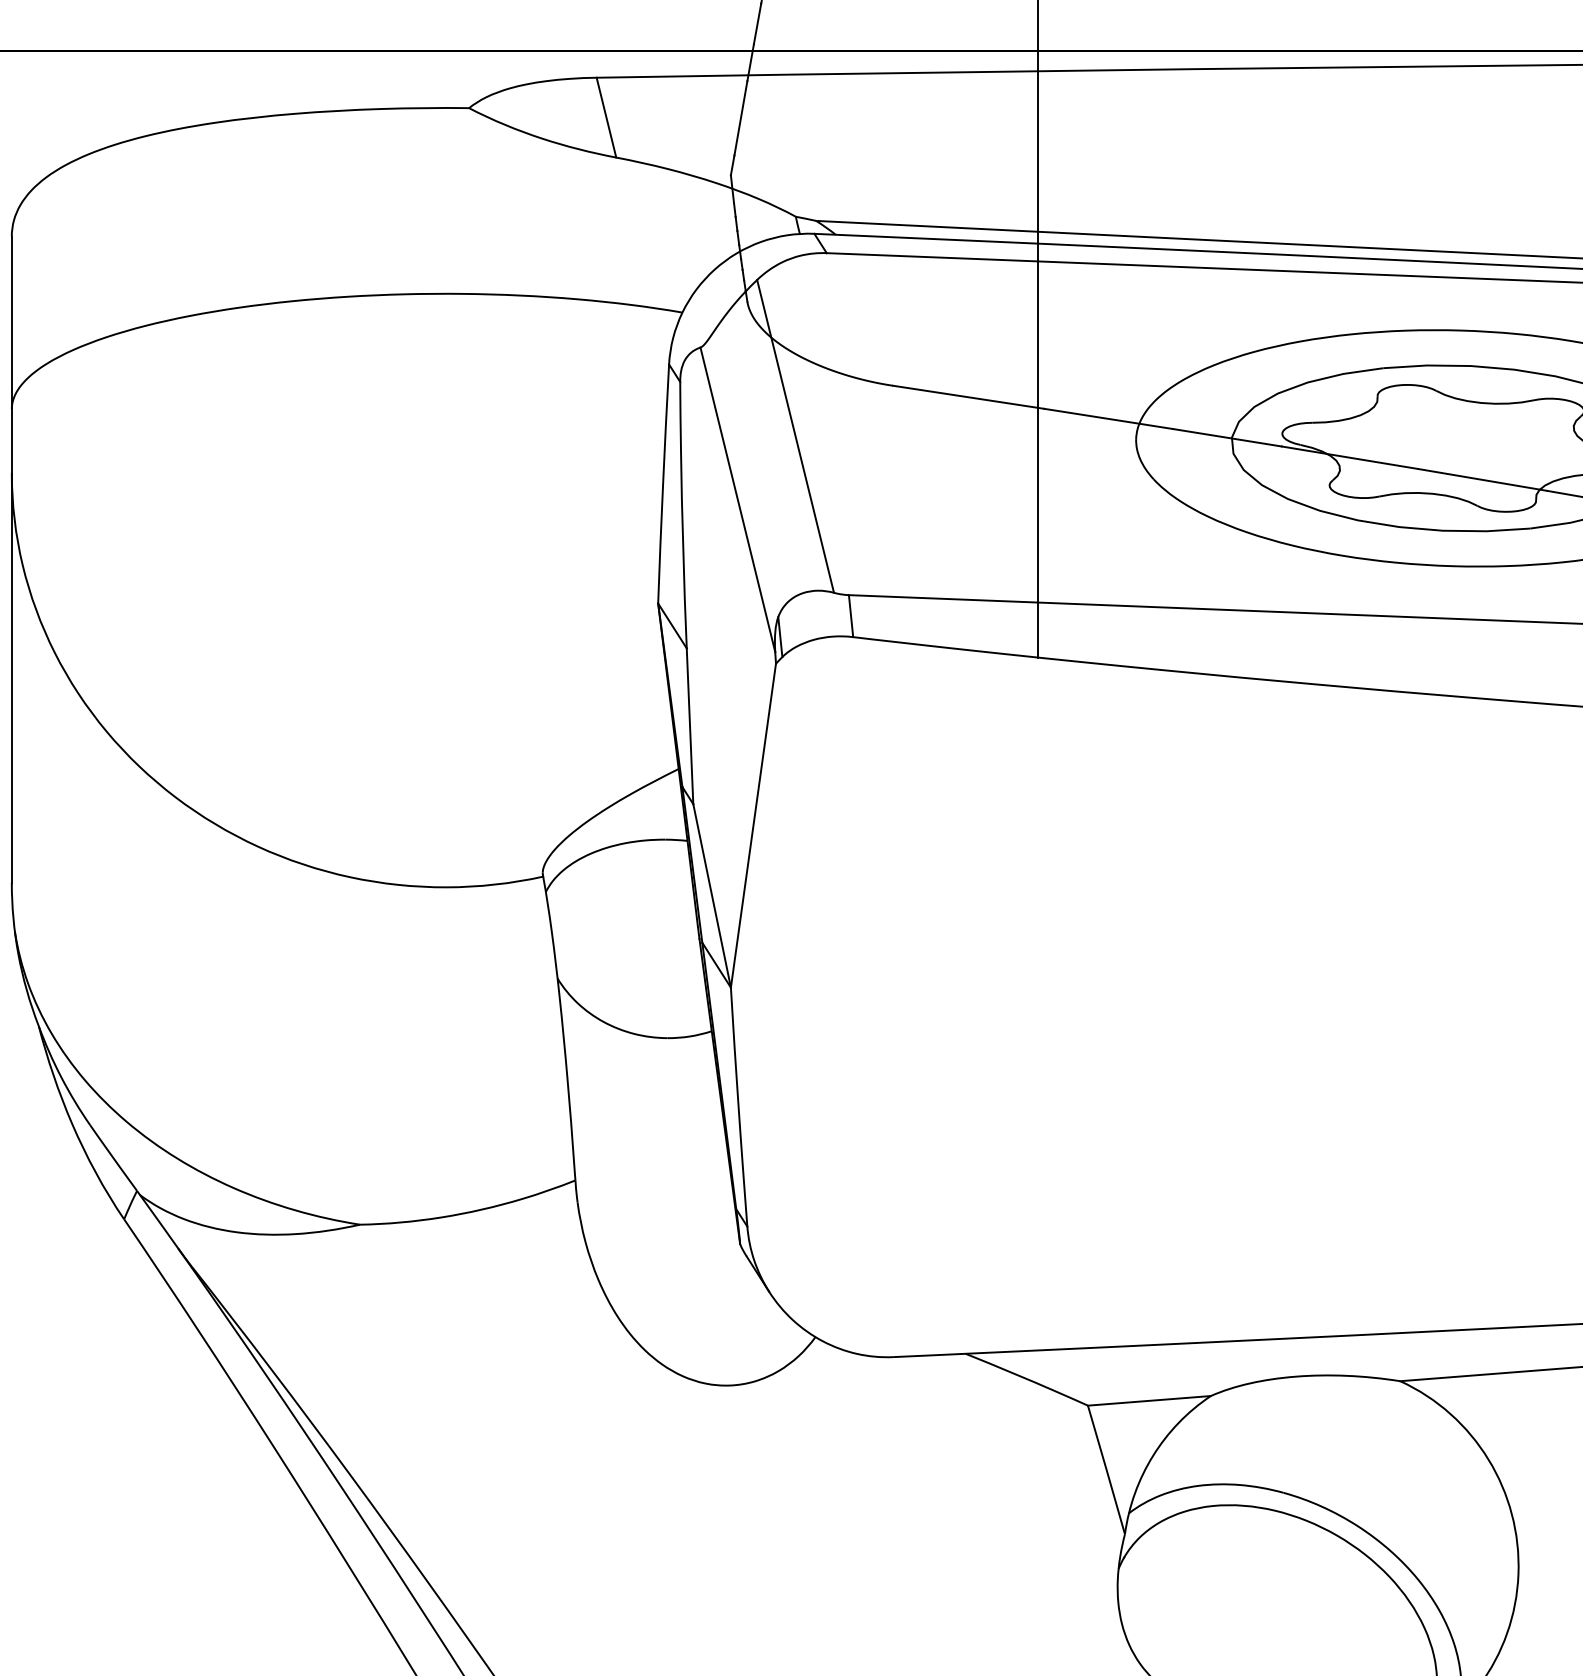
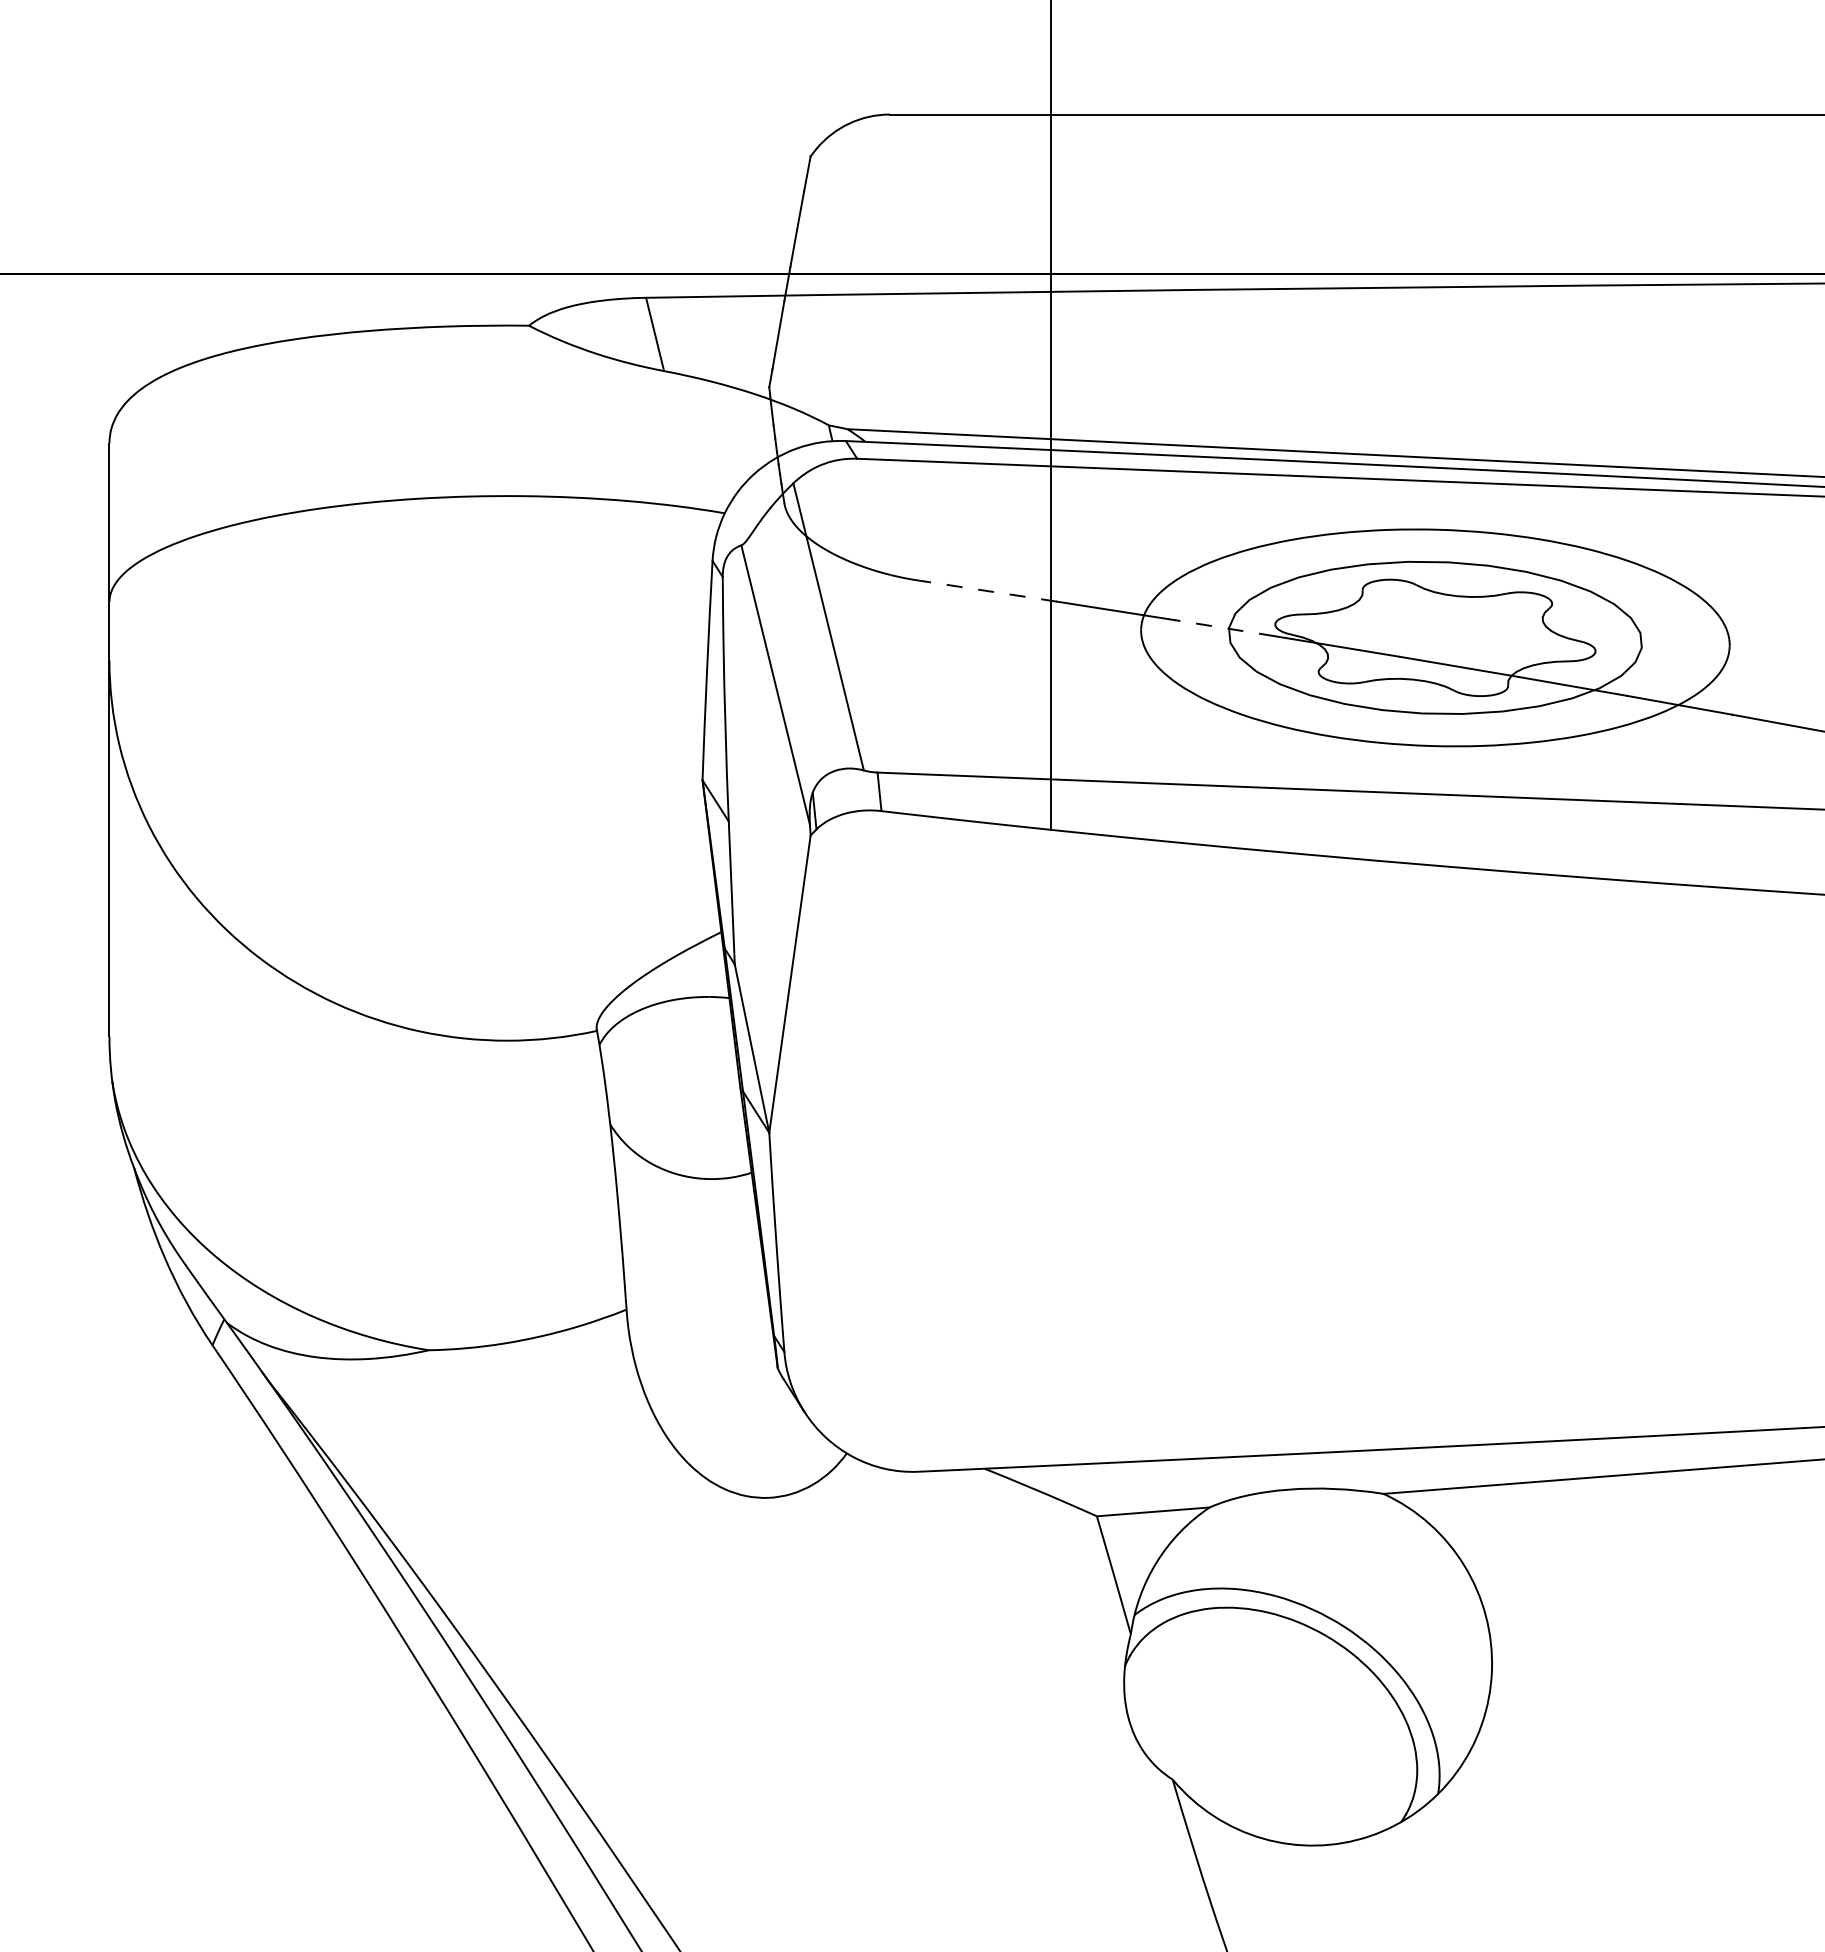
line: (968, 396) -> (987, 590), solid -> dashed
line: (1227, 438) -> (1224, 628), solid -> dashed

